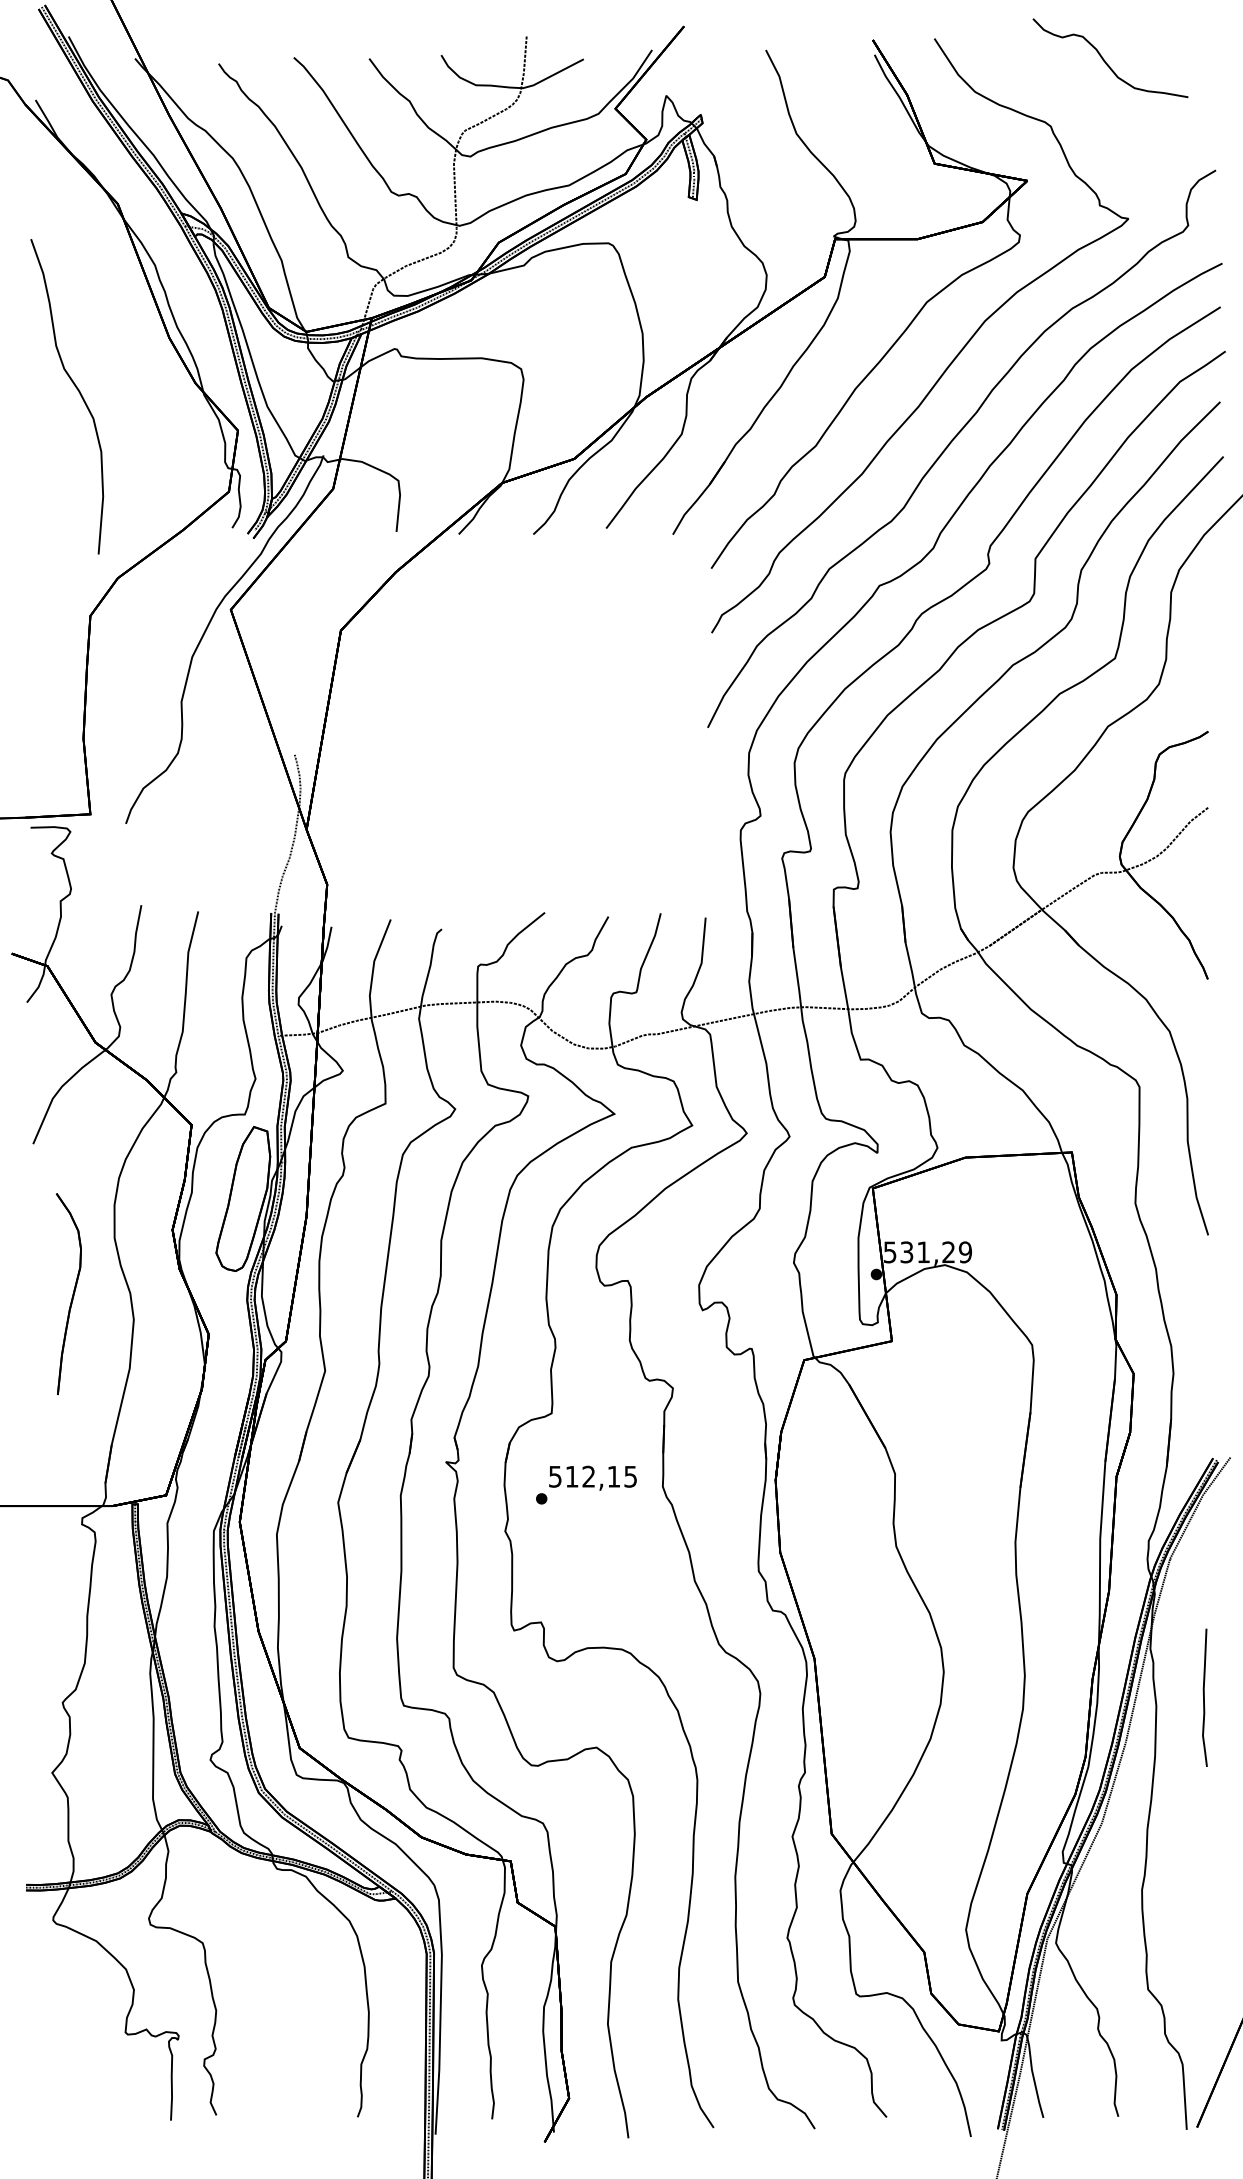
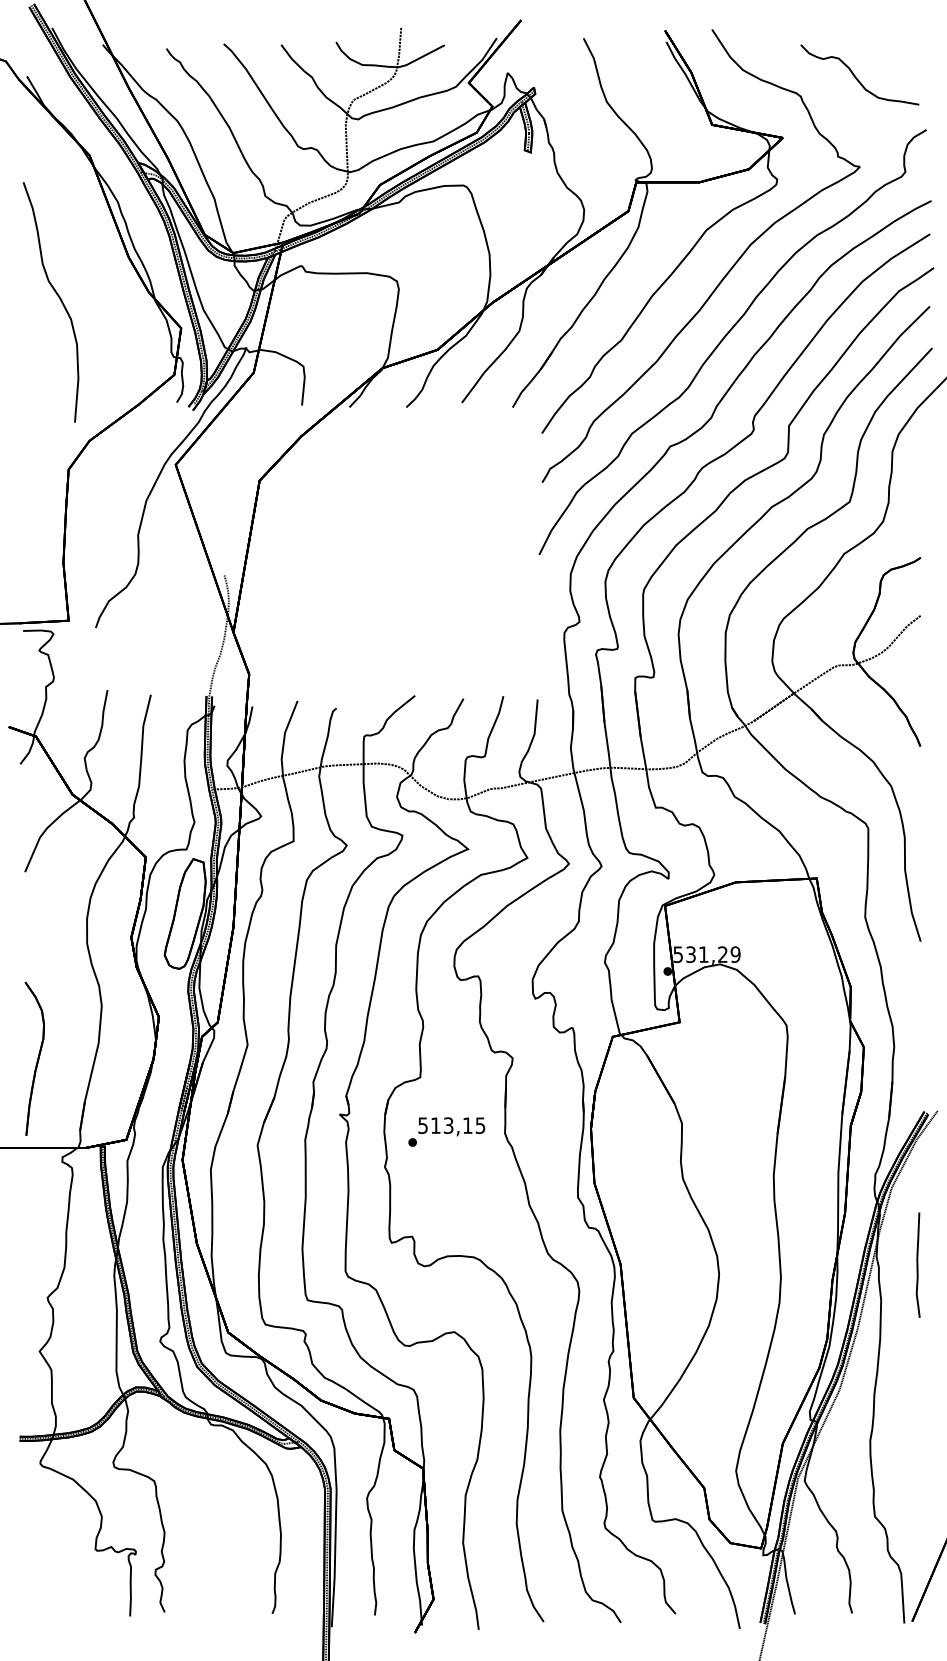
curve: (1105, 60) -> (856, 76), moved
part: (68, 1294) -> (34, 1059), moved
text: (588, 1476) -> (448, 1125), 512,15 -> 513,15
part: (1204, 1697) -> (917, 1264), moved

